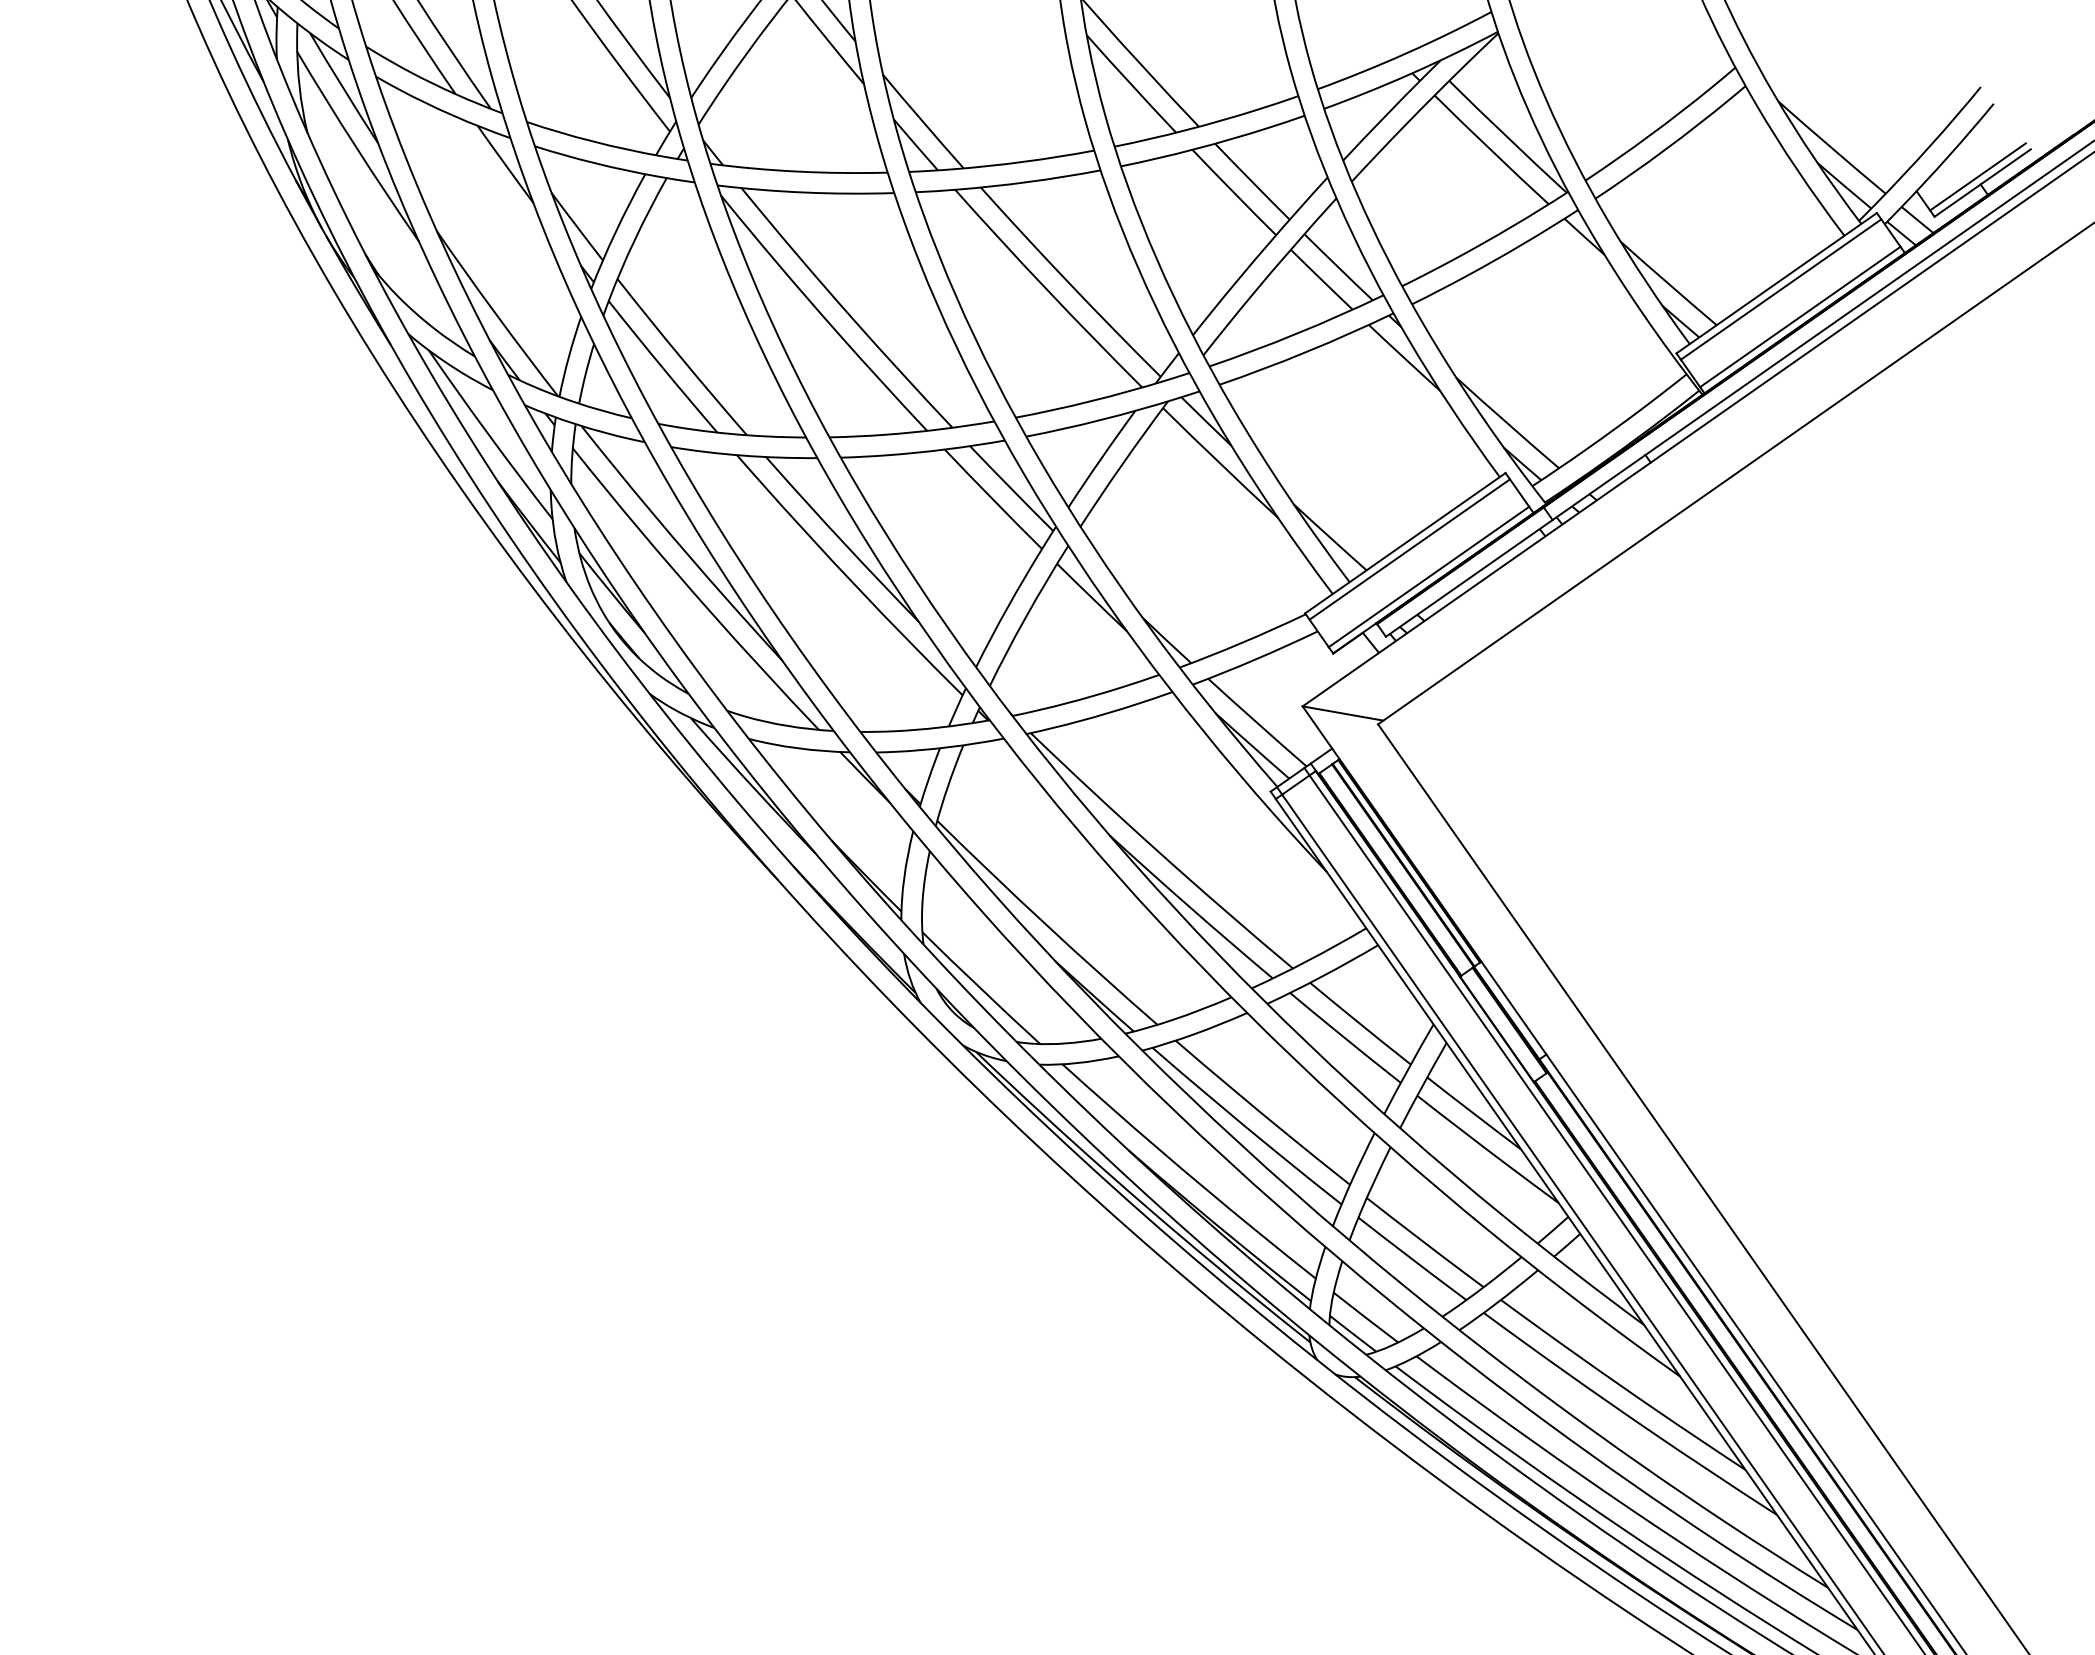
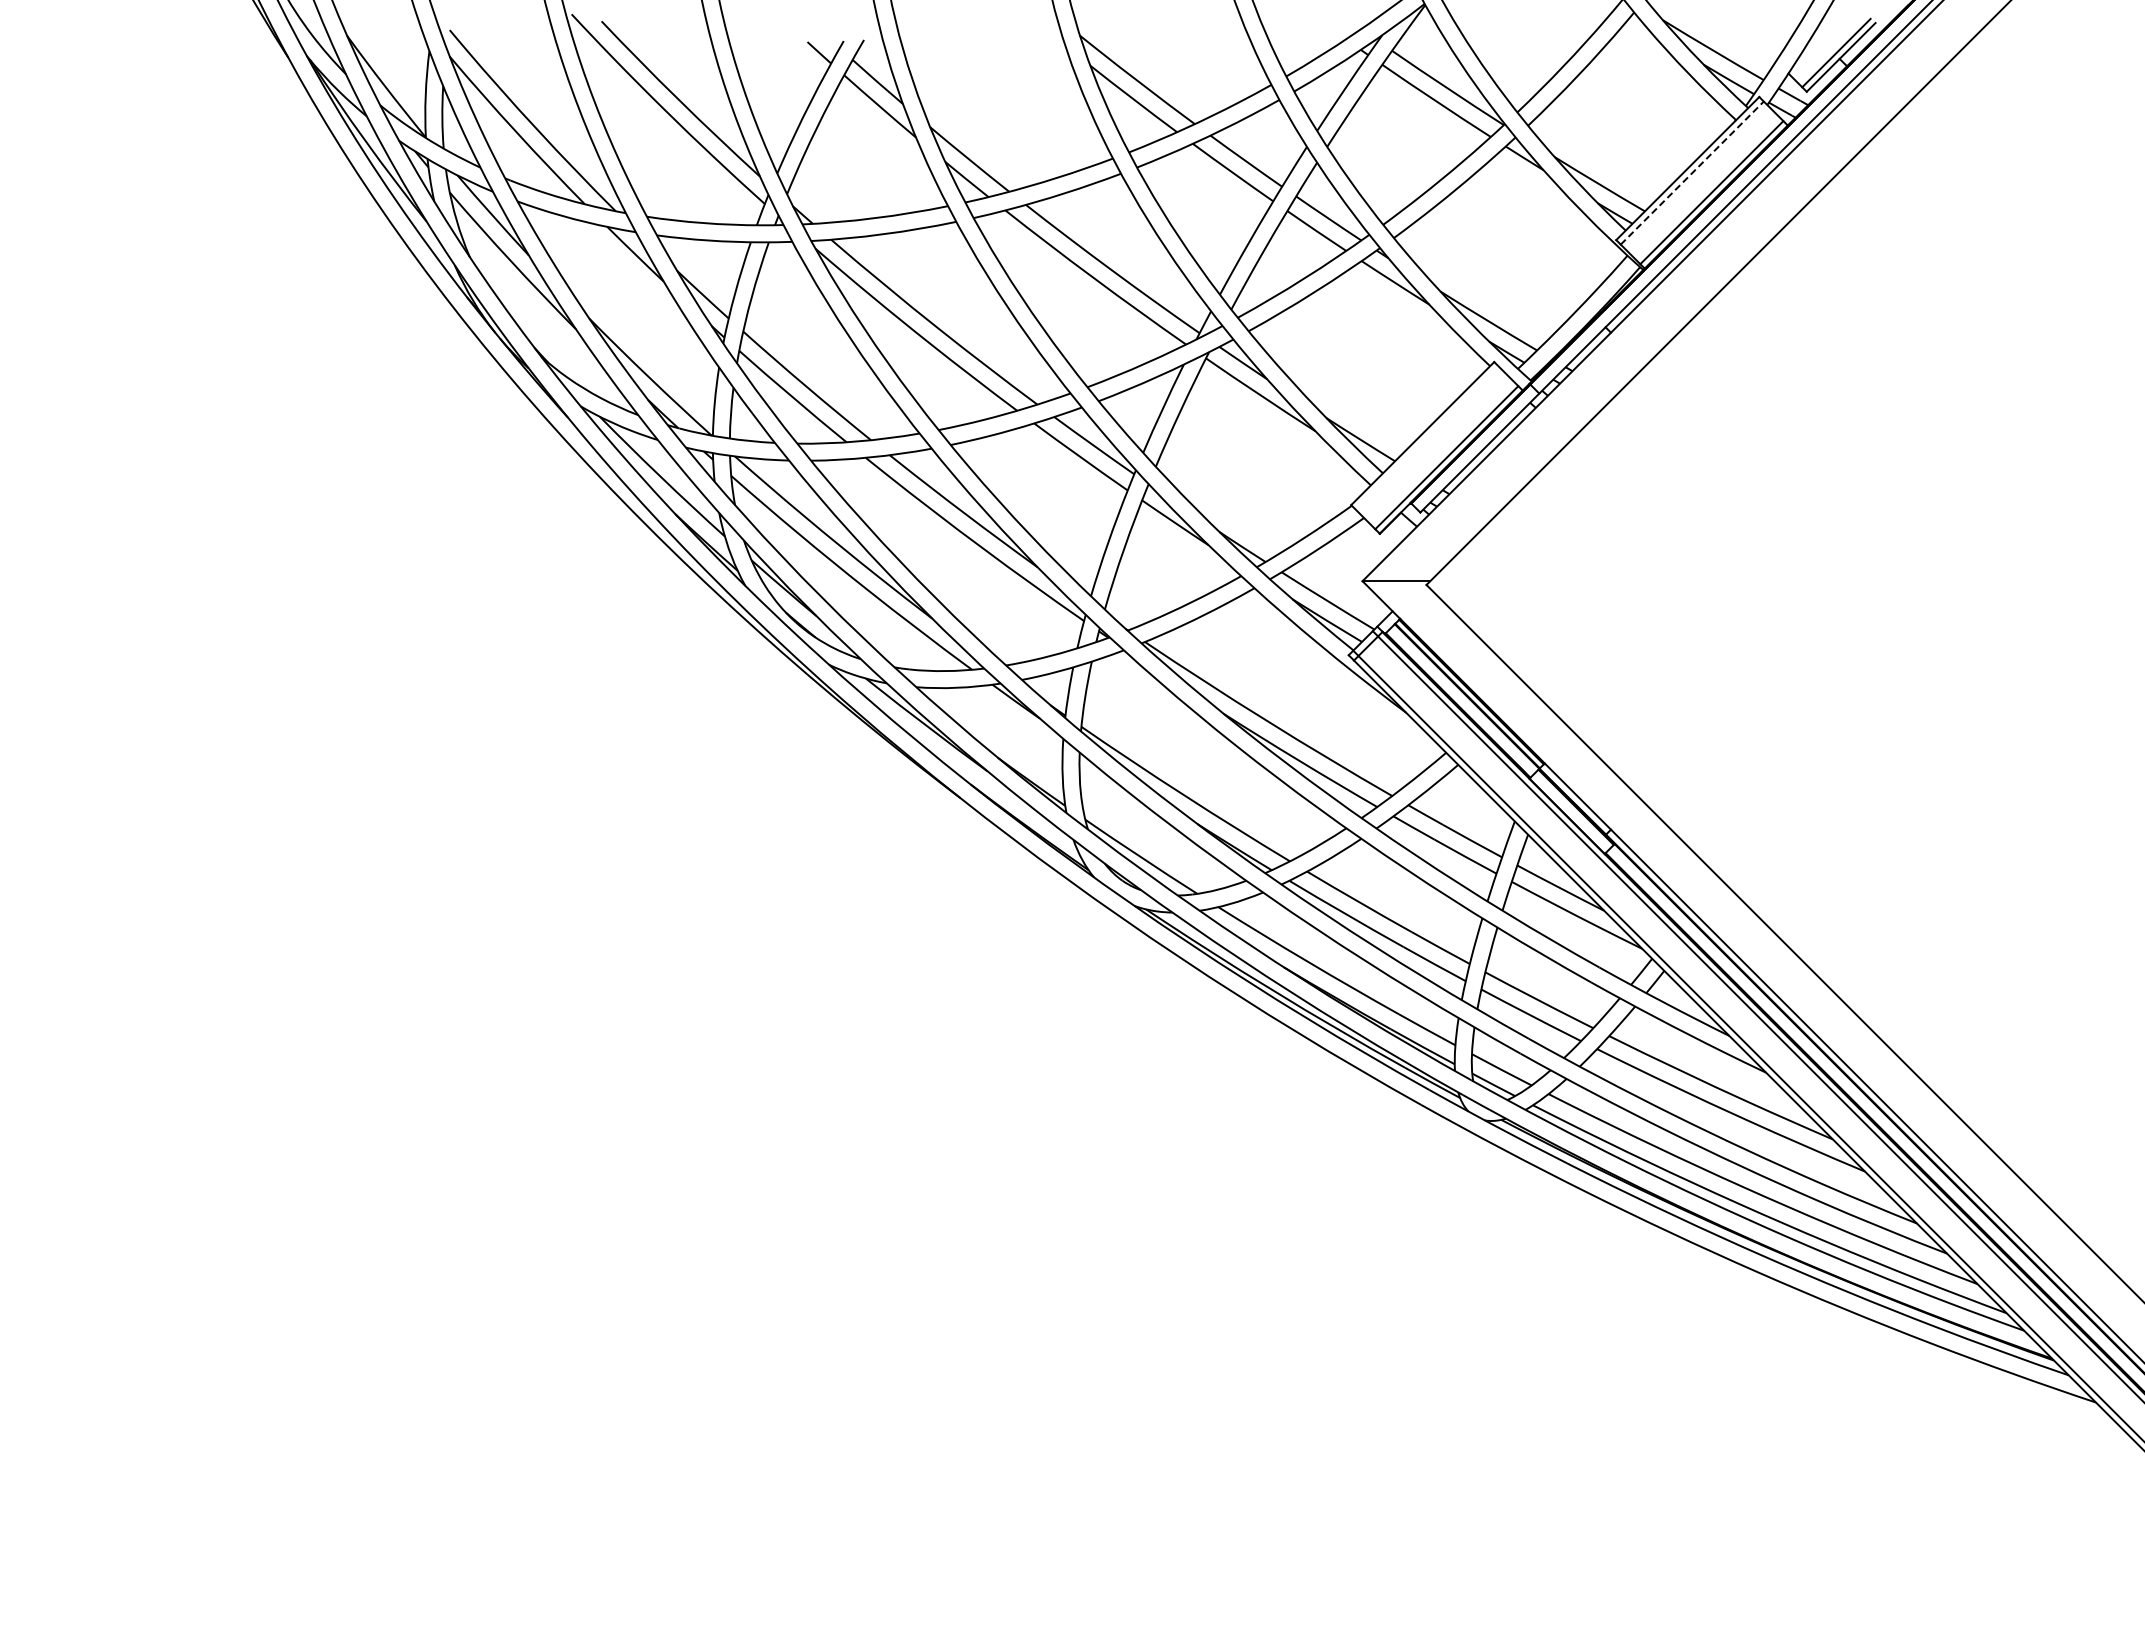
line: (1781, 288) -> (1692, 172), solid -> dashed
line: (1409, 548) -> (1426, 437), removed

